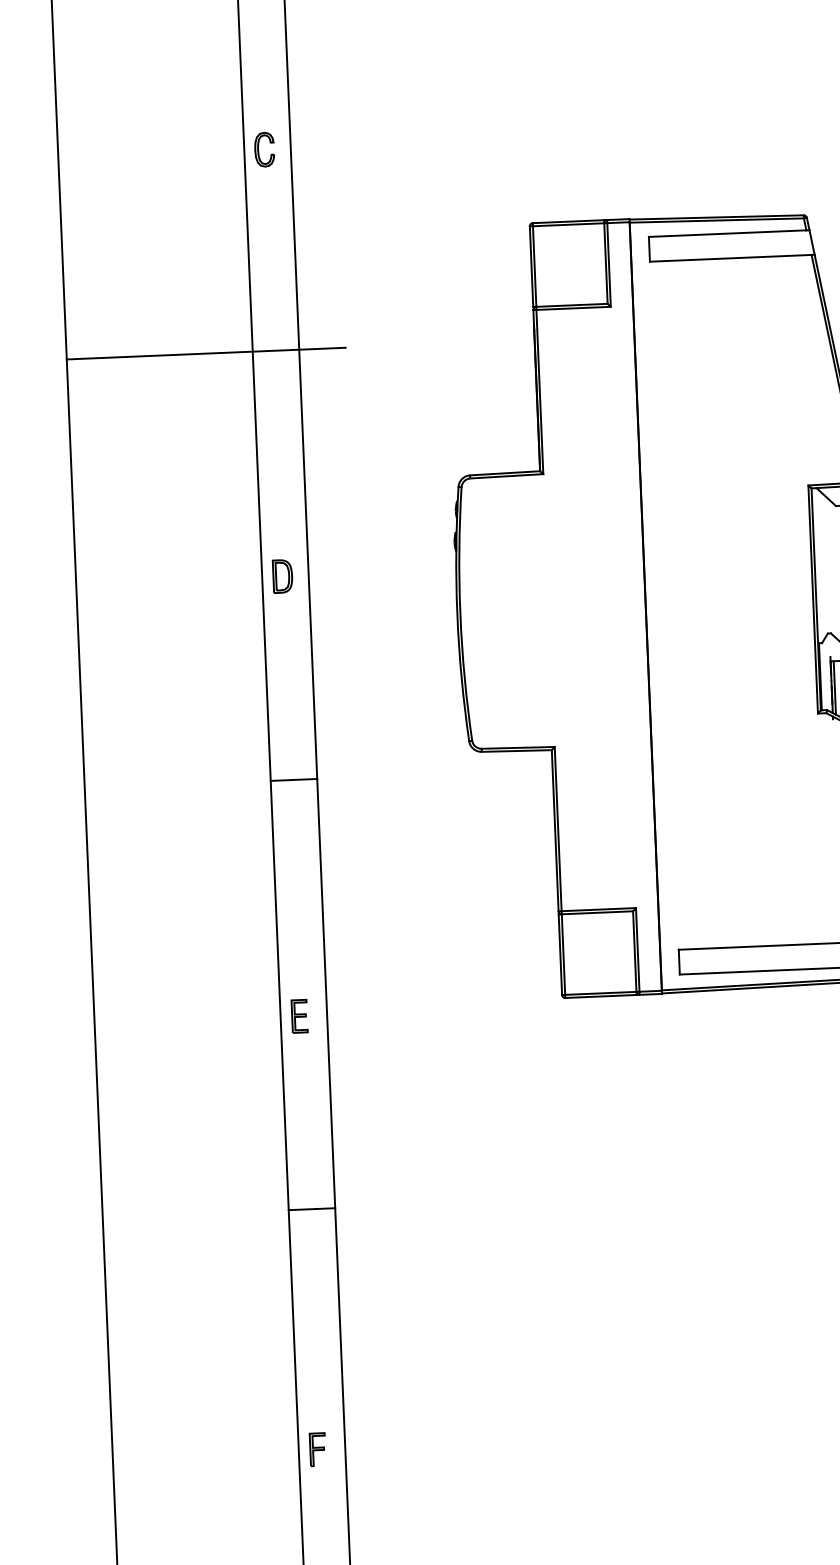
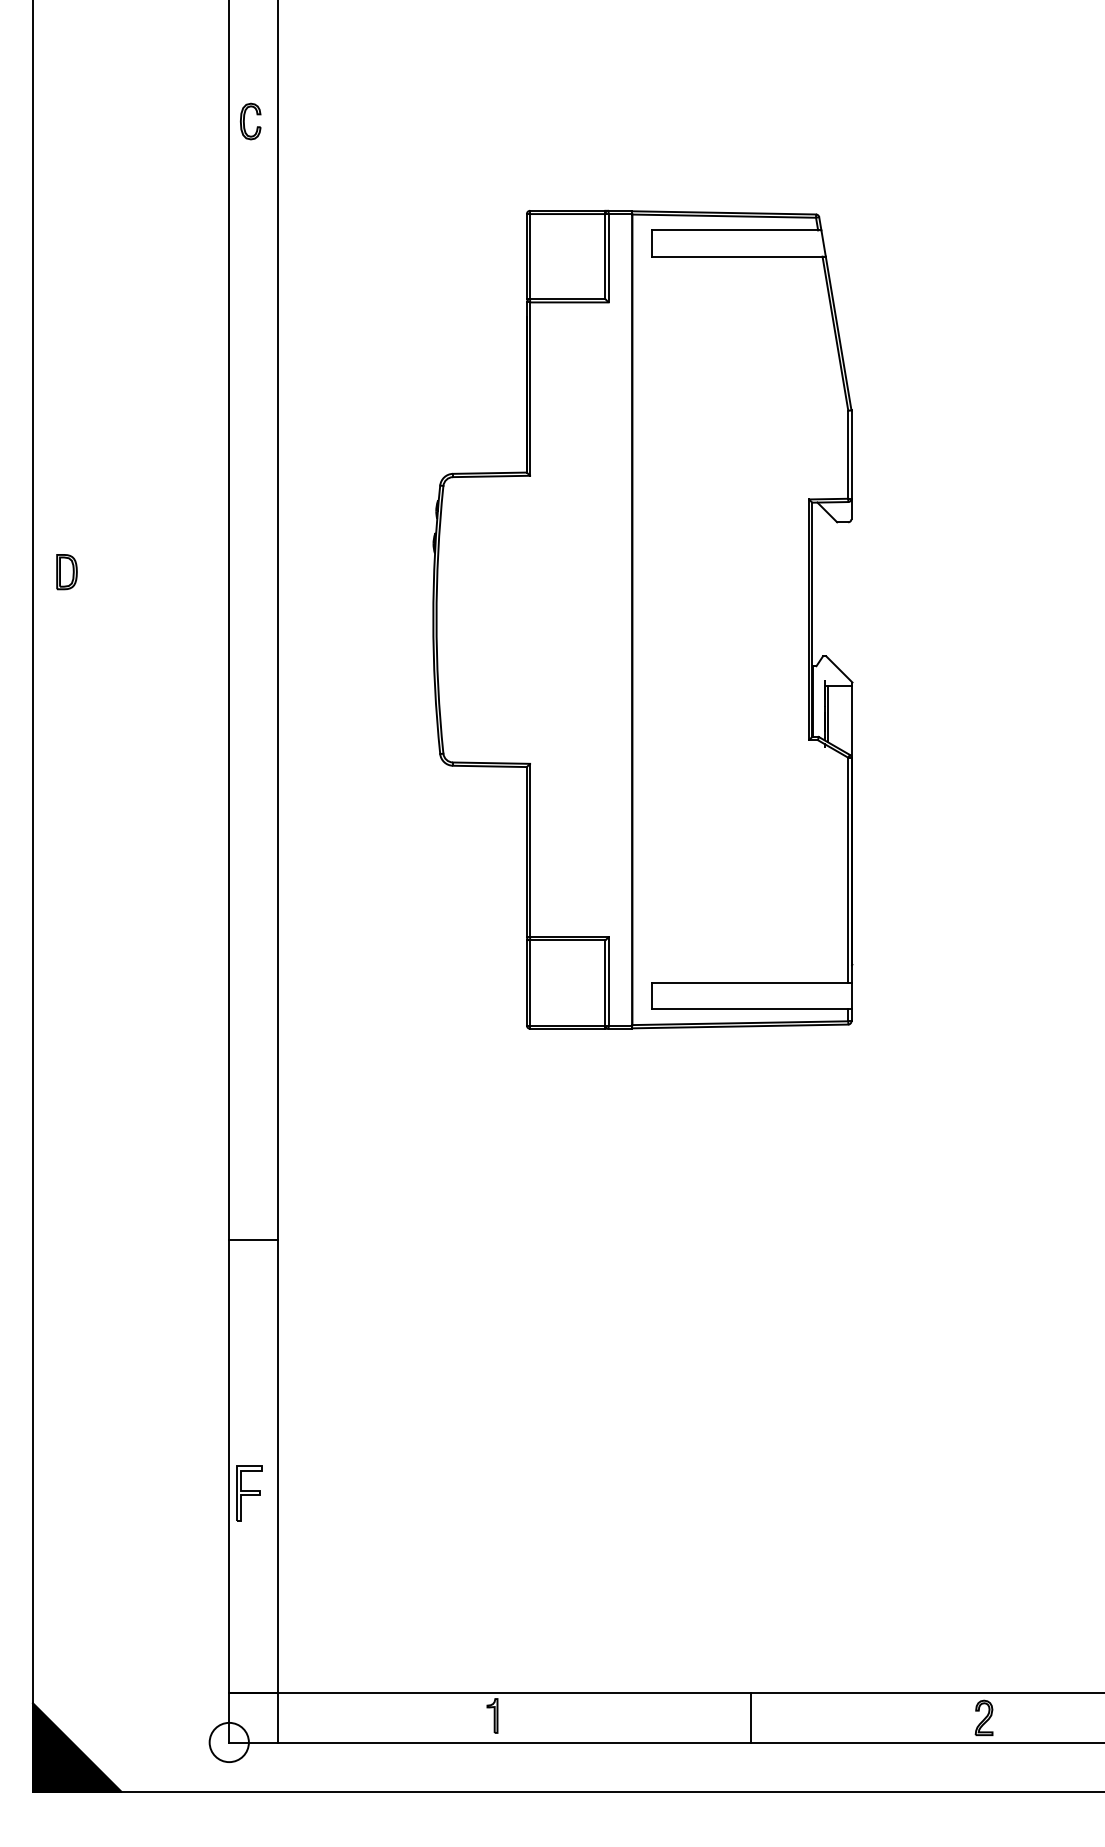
line: (205, 353) -> (179, 333), removed
part: (282, 576) -> (66, 572), moved
line: (293, 780) -> (253, 787), removed
part: (299, 1016) -> (249, 1036), removed
part: (317, 1449) -> (249, 1493), size x1.6

